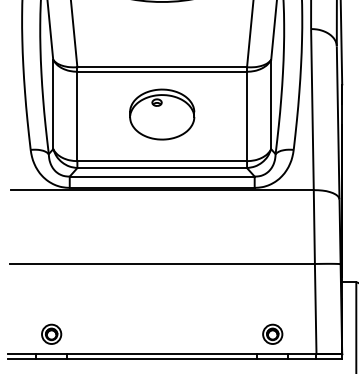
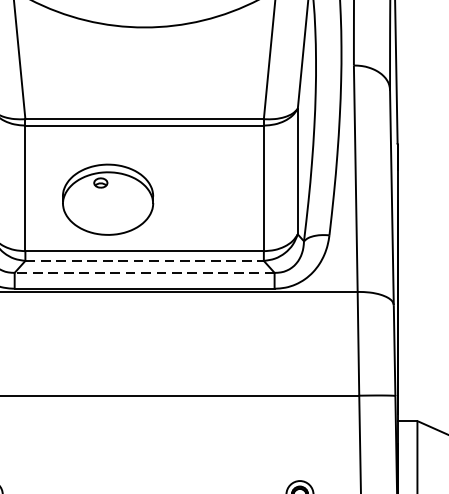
part: (162, 114) -> (108, 199), moved
line: (162, 168) -> (145, 261), solid -> dashed
line: (161, 176) -> (143, 272), solid -> dashed

